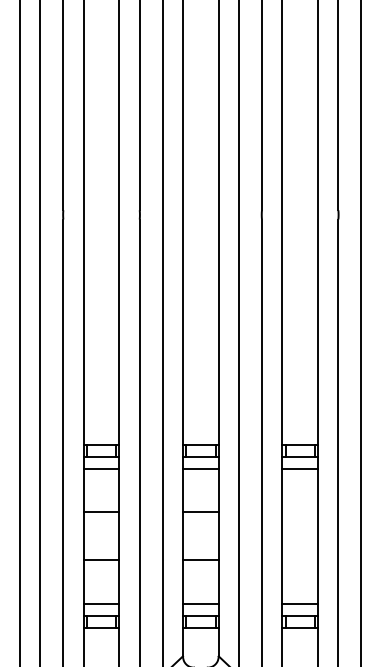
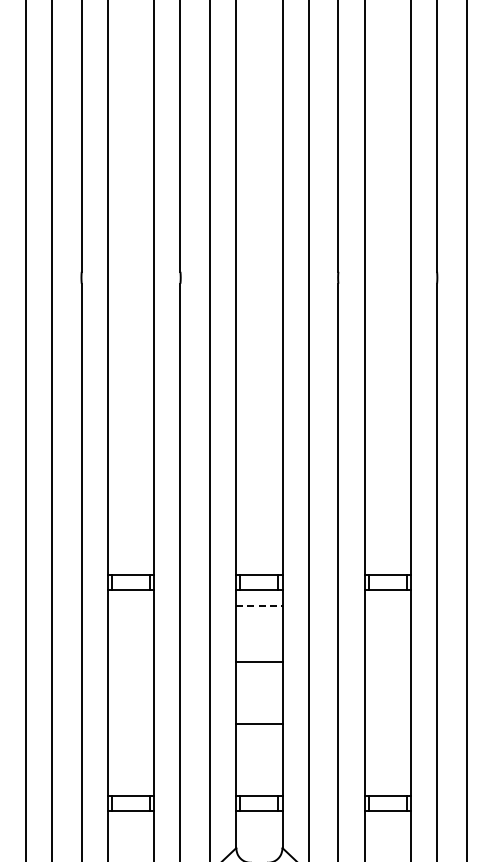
line: (101, 468) -> (131, 605), removed
line: (200, 468) -> (259, 605), solid -> dashed
line: (300, 468) -> (387, 605), removed
line: (101, 512) -> (131, 662), removed
line: (101, 559) -> (131, 723), removed
line: (101, 604) -> (131, 780), removed
line: (200, 604) -> (259, 780), removed
line: (300, 604) -> (387, 780), removed

